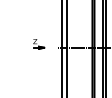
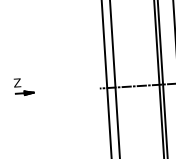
part: (39, 44) -> (25, 87), moved

